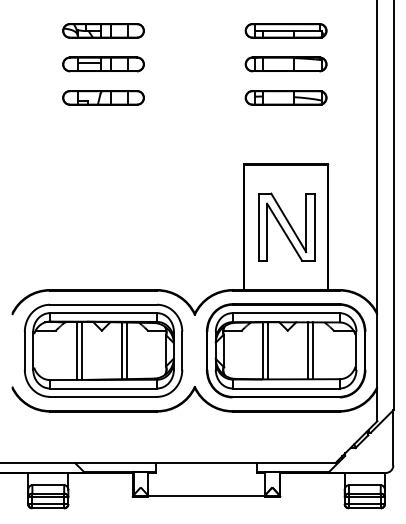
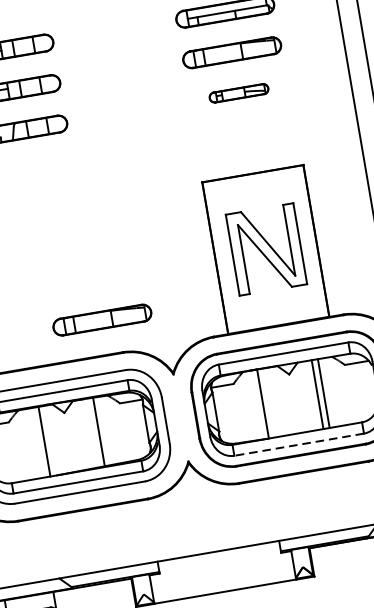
part: (285, 97) -> (238, 92), size x0.6
part: (144, 261) -> (101, 320), added
line: (76, 350) -> (37, 442), removed
line: (121, 350) -> (92, 432), removed
line: (267, 350) -> (268, 402), removed
line: (286, 388) -> (299, 444), solid -> dashed

